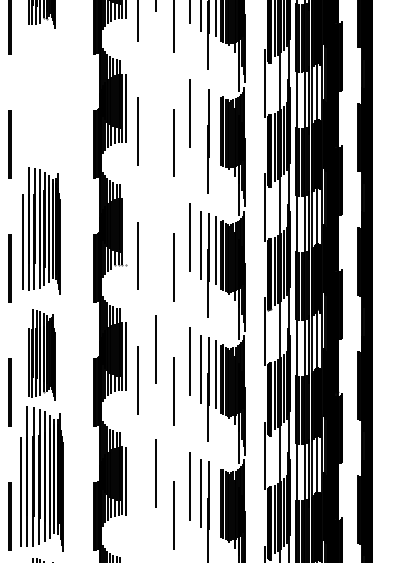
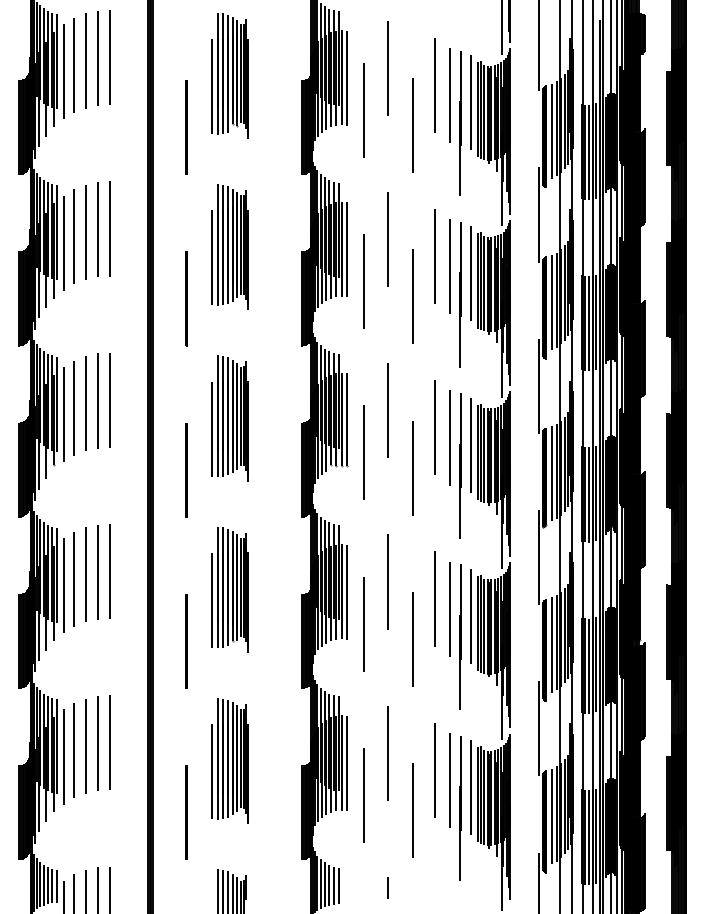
line: (155, 100) -> (387, 238), added
part: (41, 106) -> (229, 246), added
line: (200, 120) -> (449, 266), added
line: (216, 126) -> (471, 273), added
line: (155, 225) -> (387, 410), added
part: (41, 231) -> (229, 418), size x0.71
line: (126, 231) -> (347, 419), added
part: (41, 478) -> (229, 760), size x0.62
line: (216, 498) -> (471, 787), added
line: (138, 504) -> (363, 795), added

